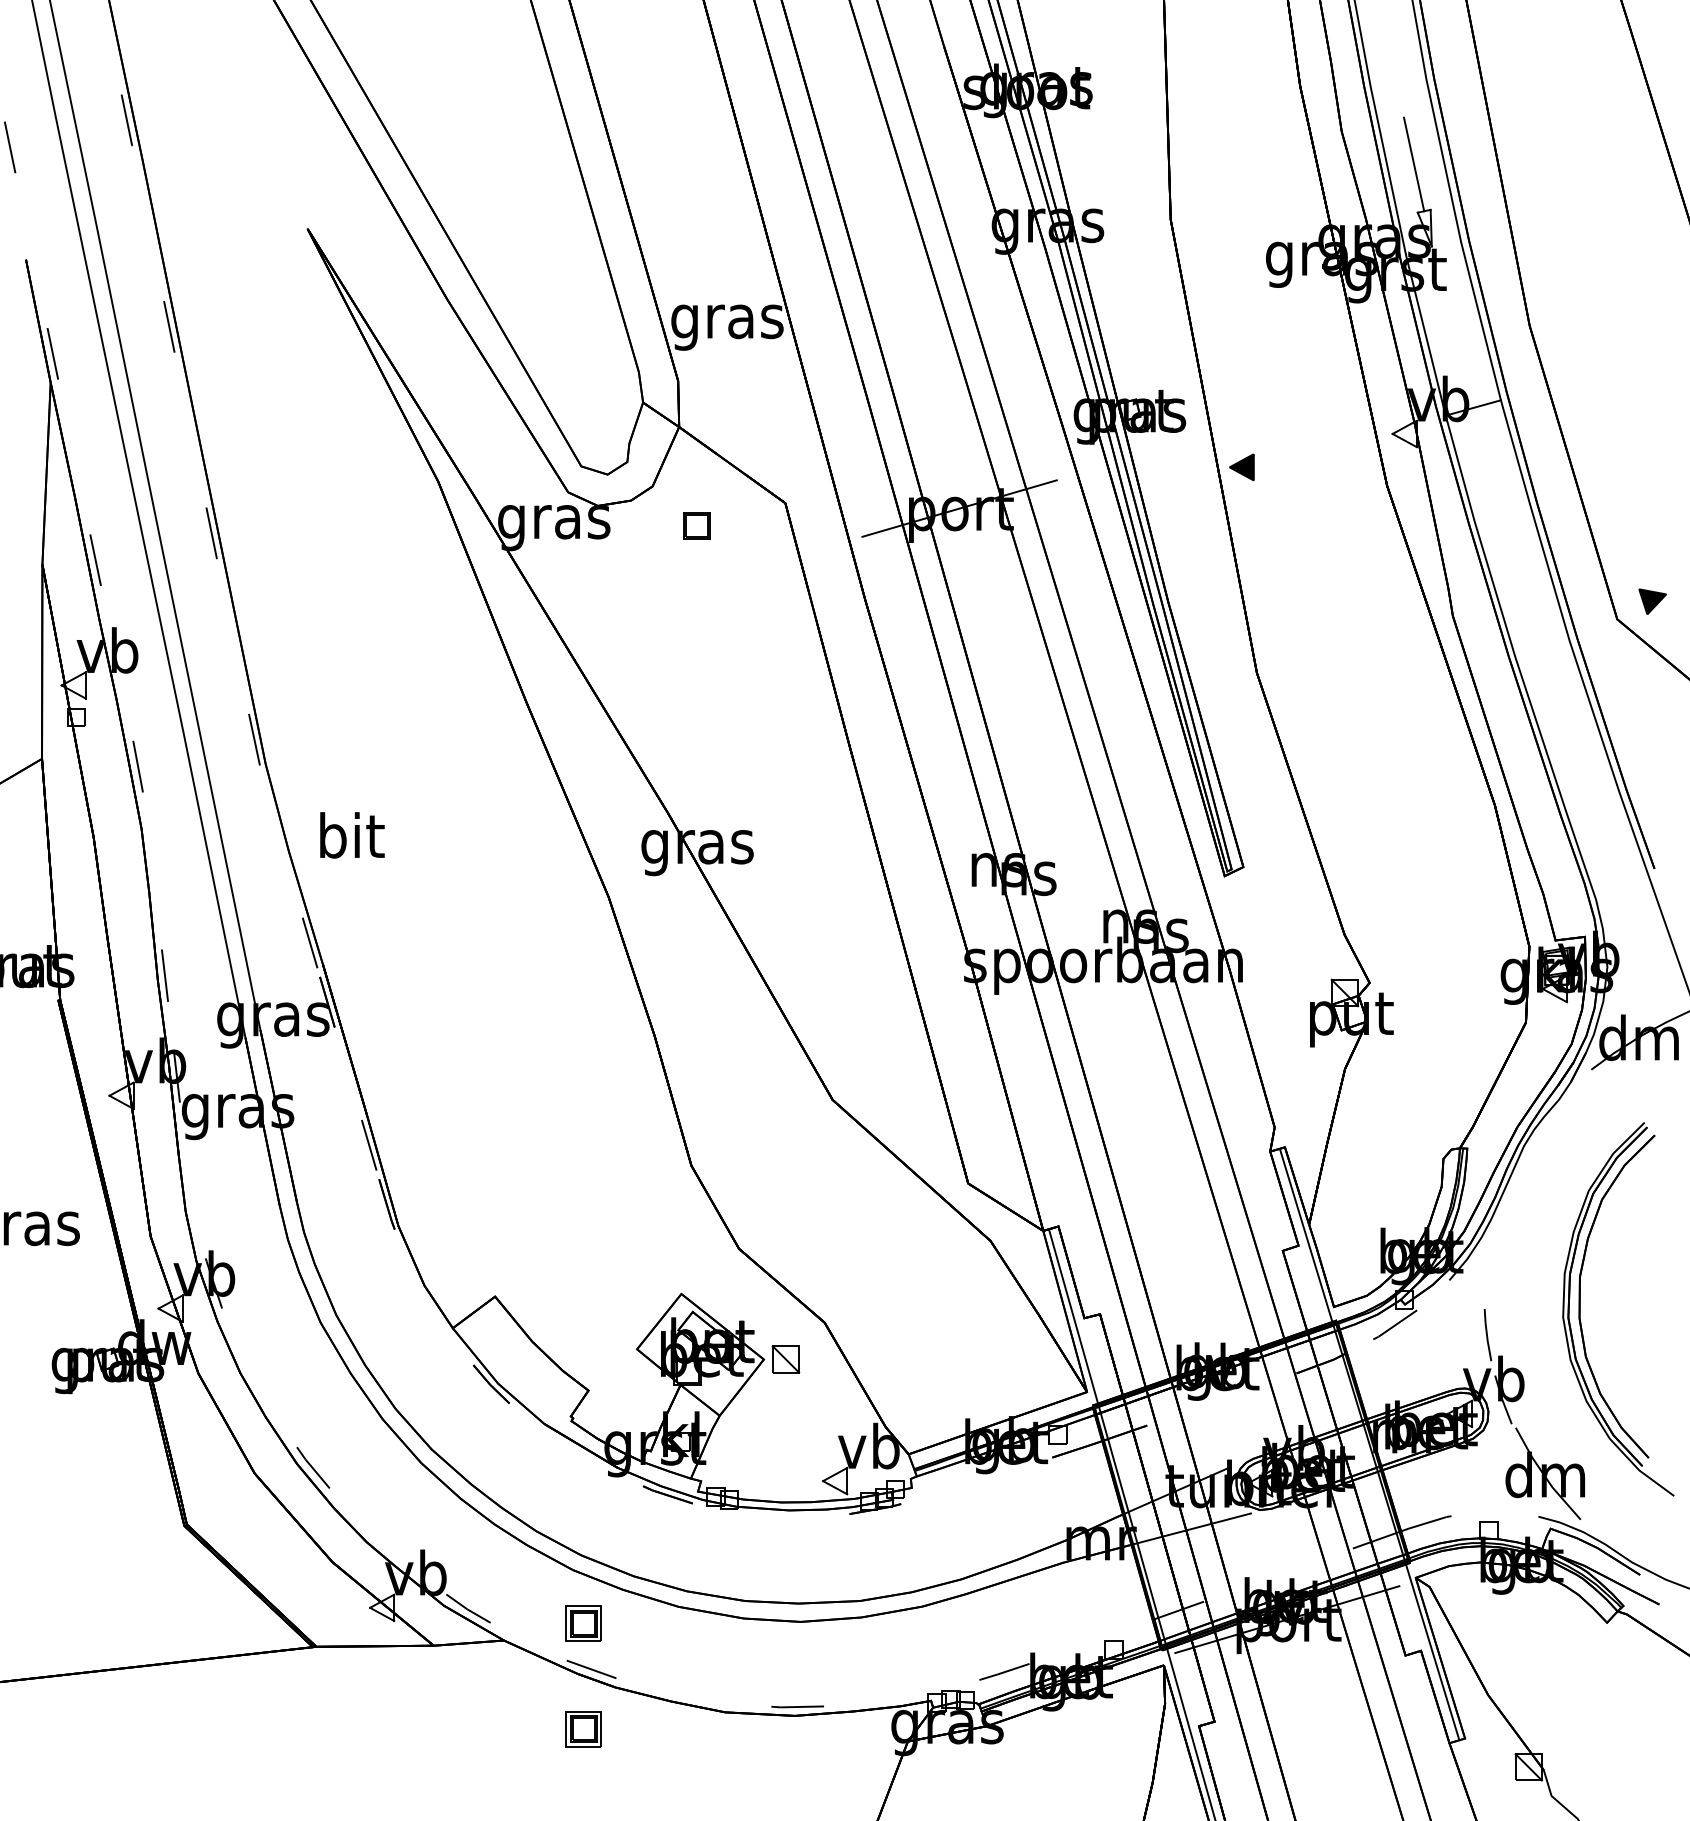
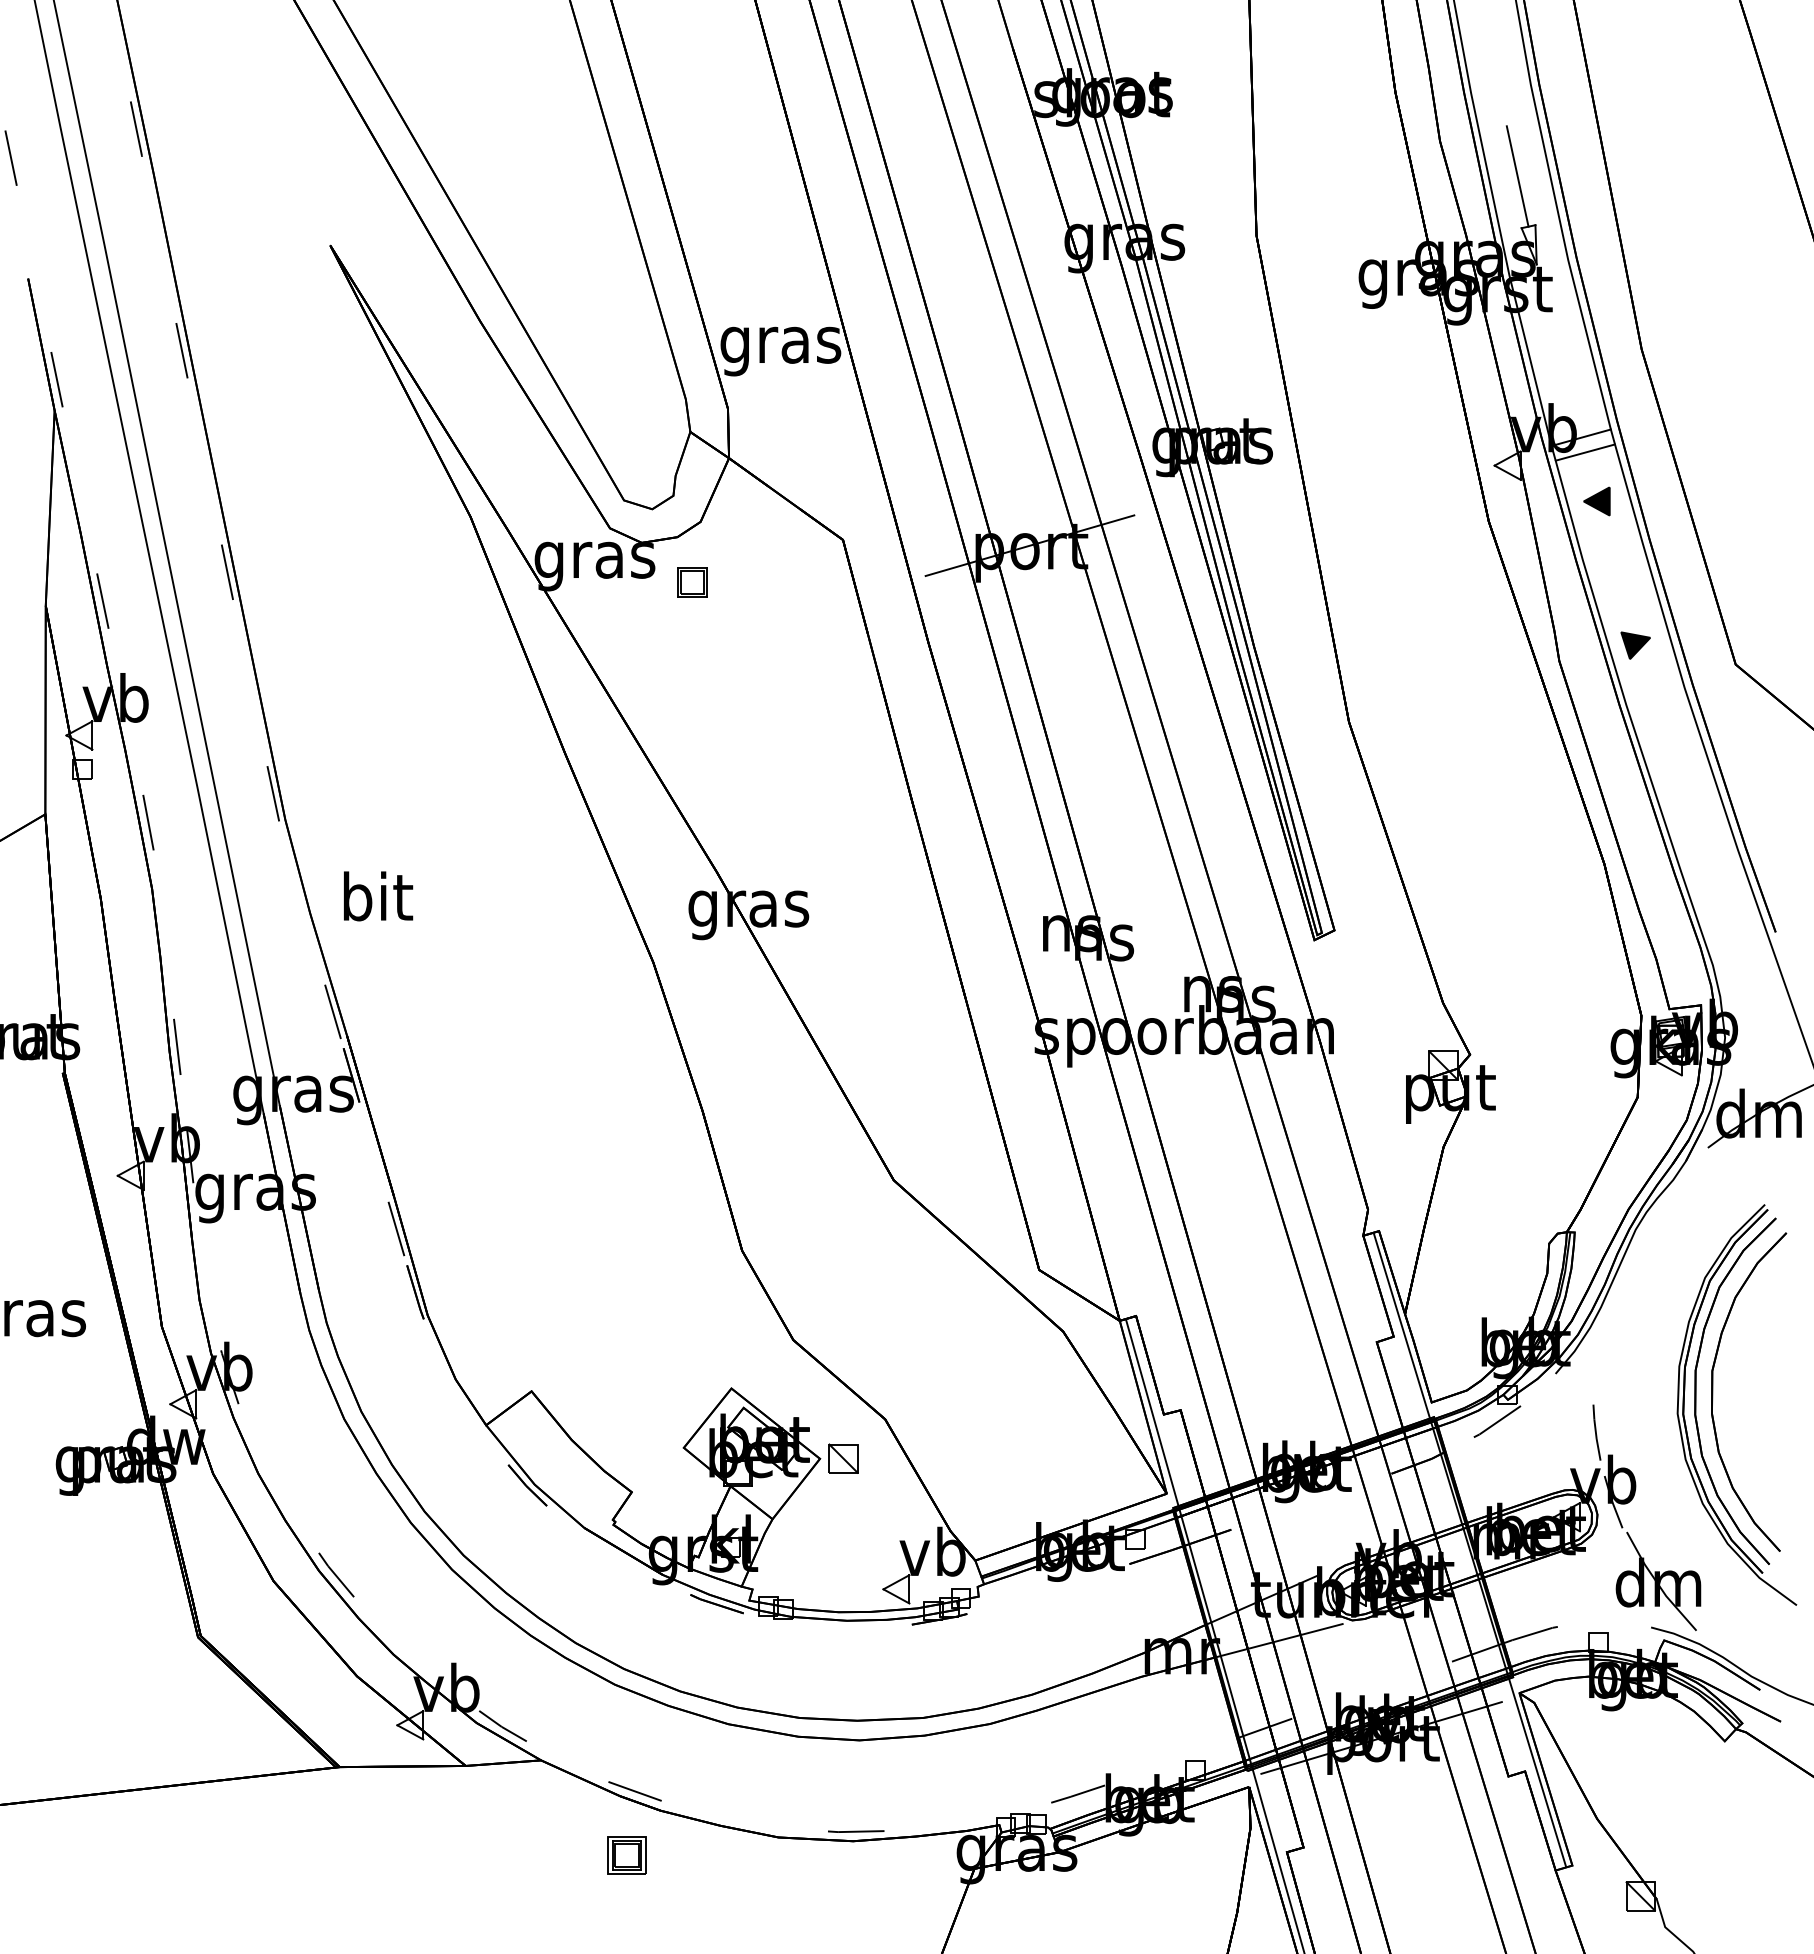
line: (1476, 421) -> (1584, 452), added
part: (1241, 467) -> (1596, 501), moved
part: (697, 526) -> (692, 582), moved
part: (1652, 601) -> (1635, 645), moved
part: (1596, 1296) -> (1713, 1391), added
part: (583, 1623) -> (626, 1742), removed

